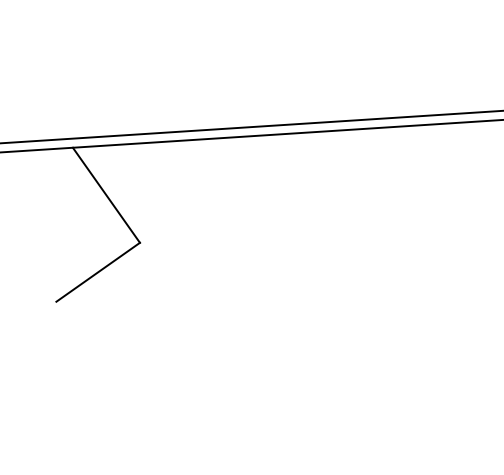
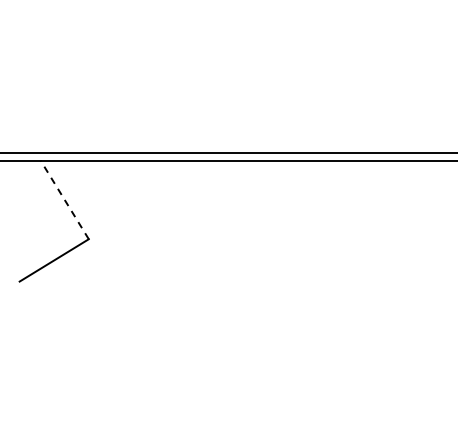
line: (106, 194) -> (64, 199), solid -> dashed

